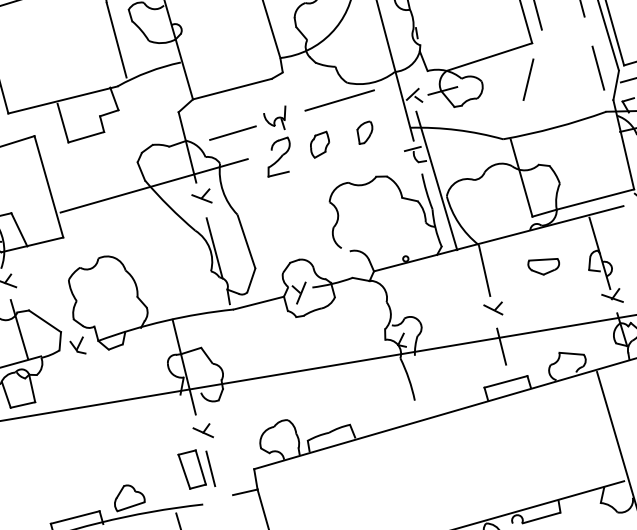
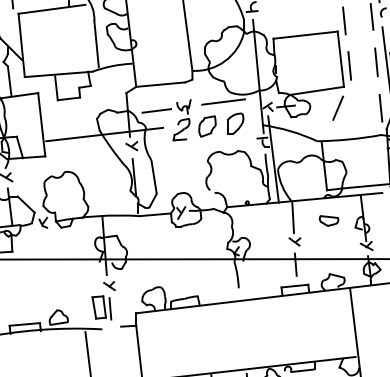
part: (364, 132) -> (235, 123), size x1.67
part: (320, 144) -> (207, 126), size x1.43

